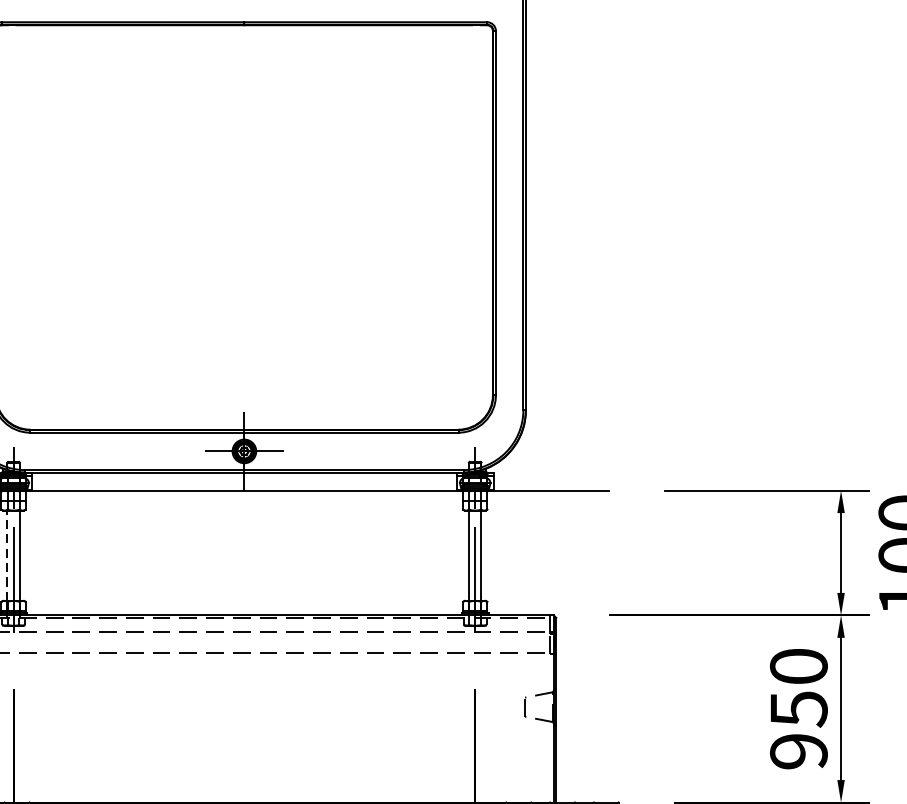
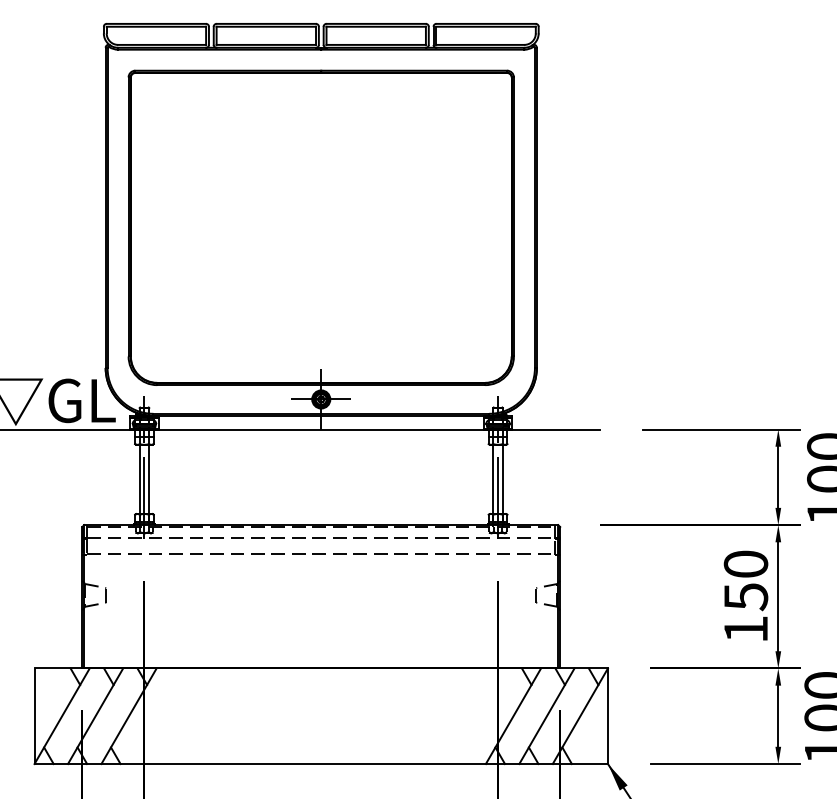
line: (7, 555) -> (139, 479), dashed -> solid
text: (798, 751) -> (745, 629), 950 -> 150

